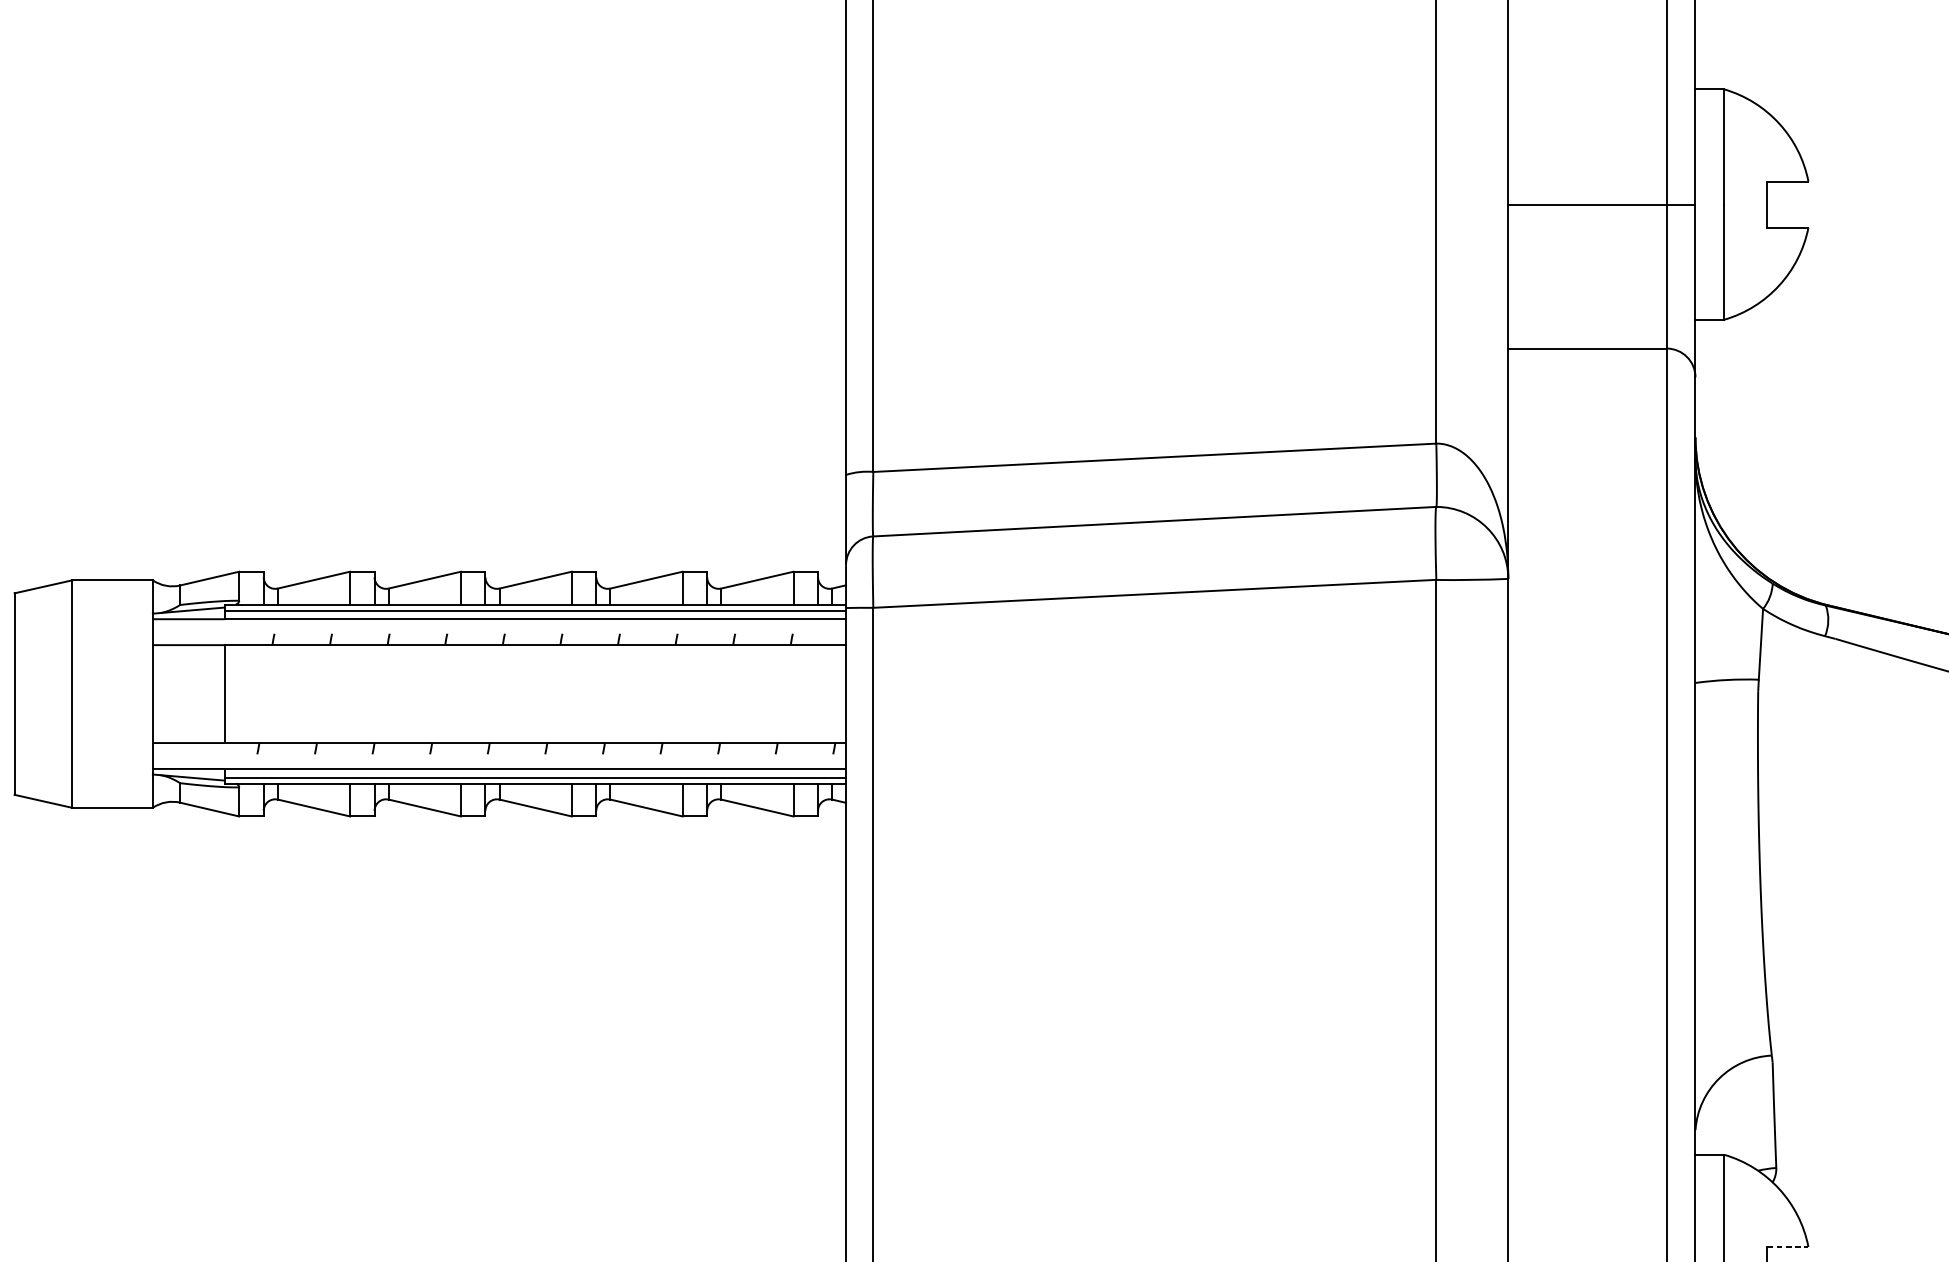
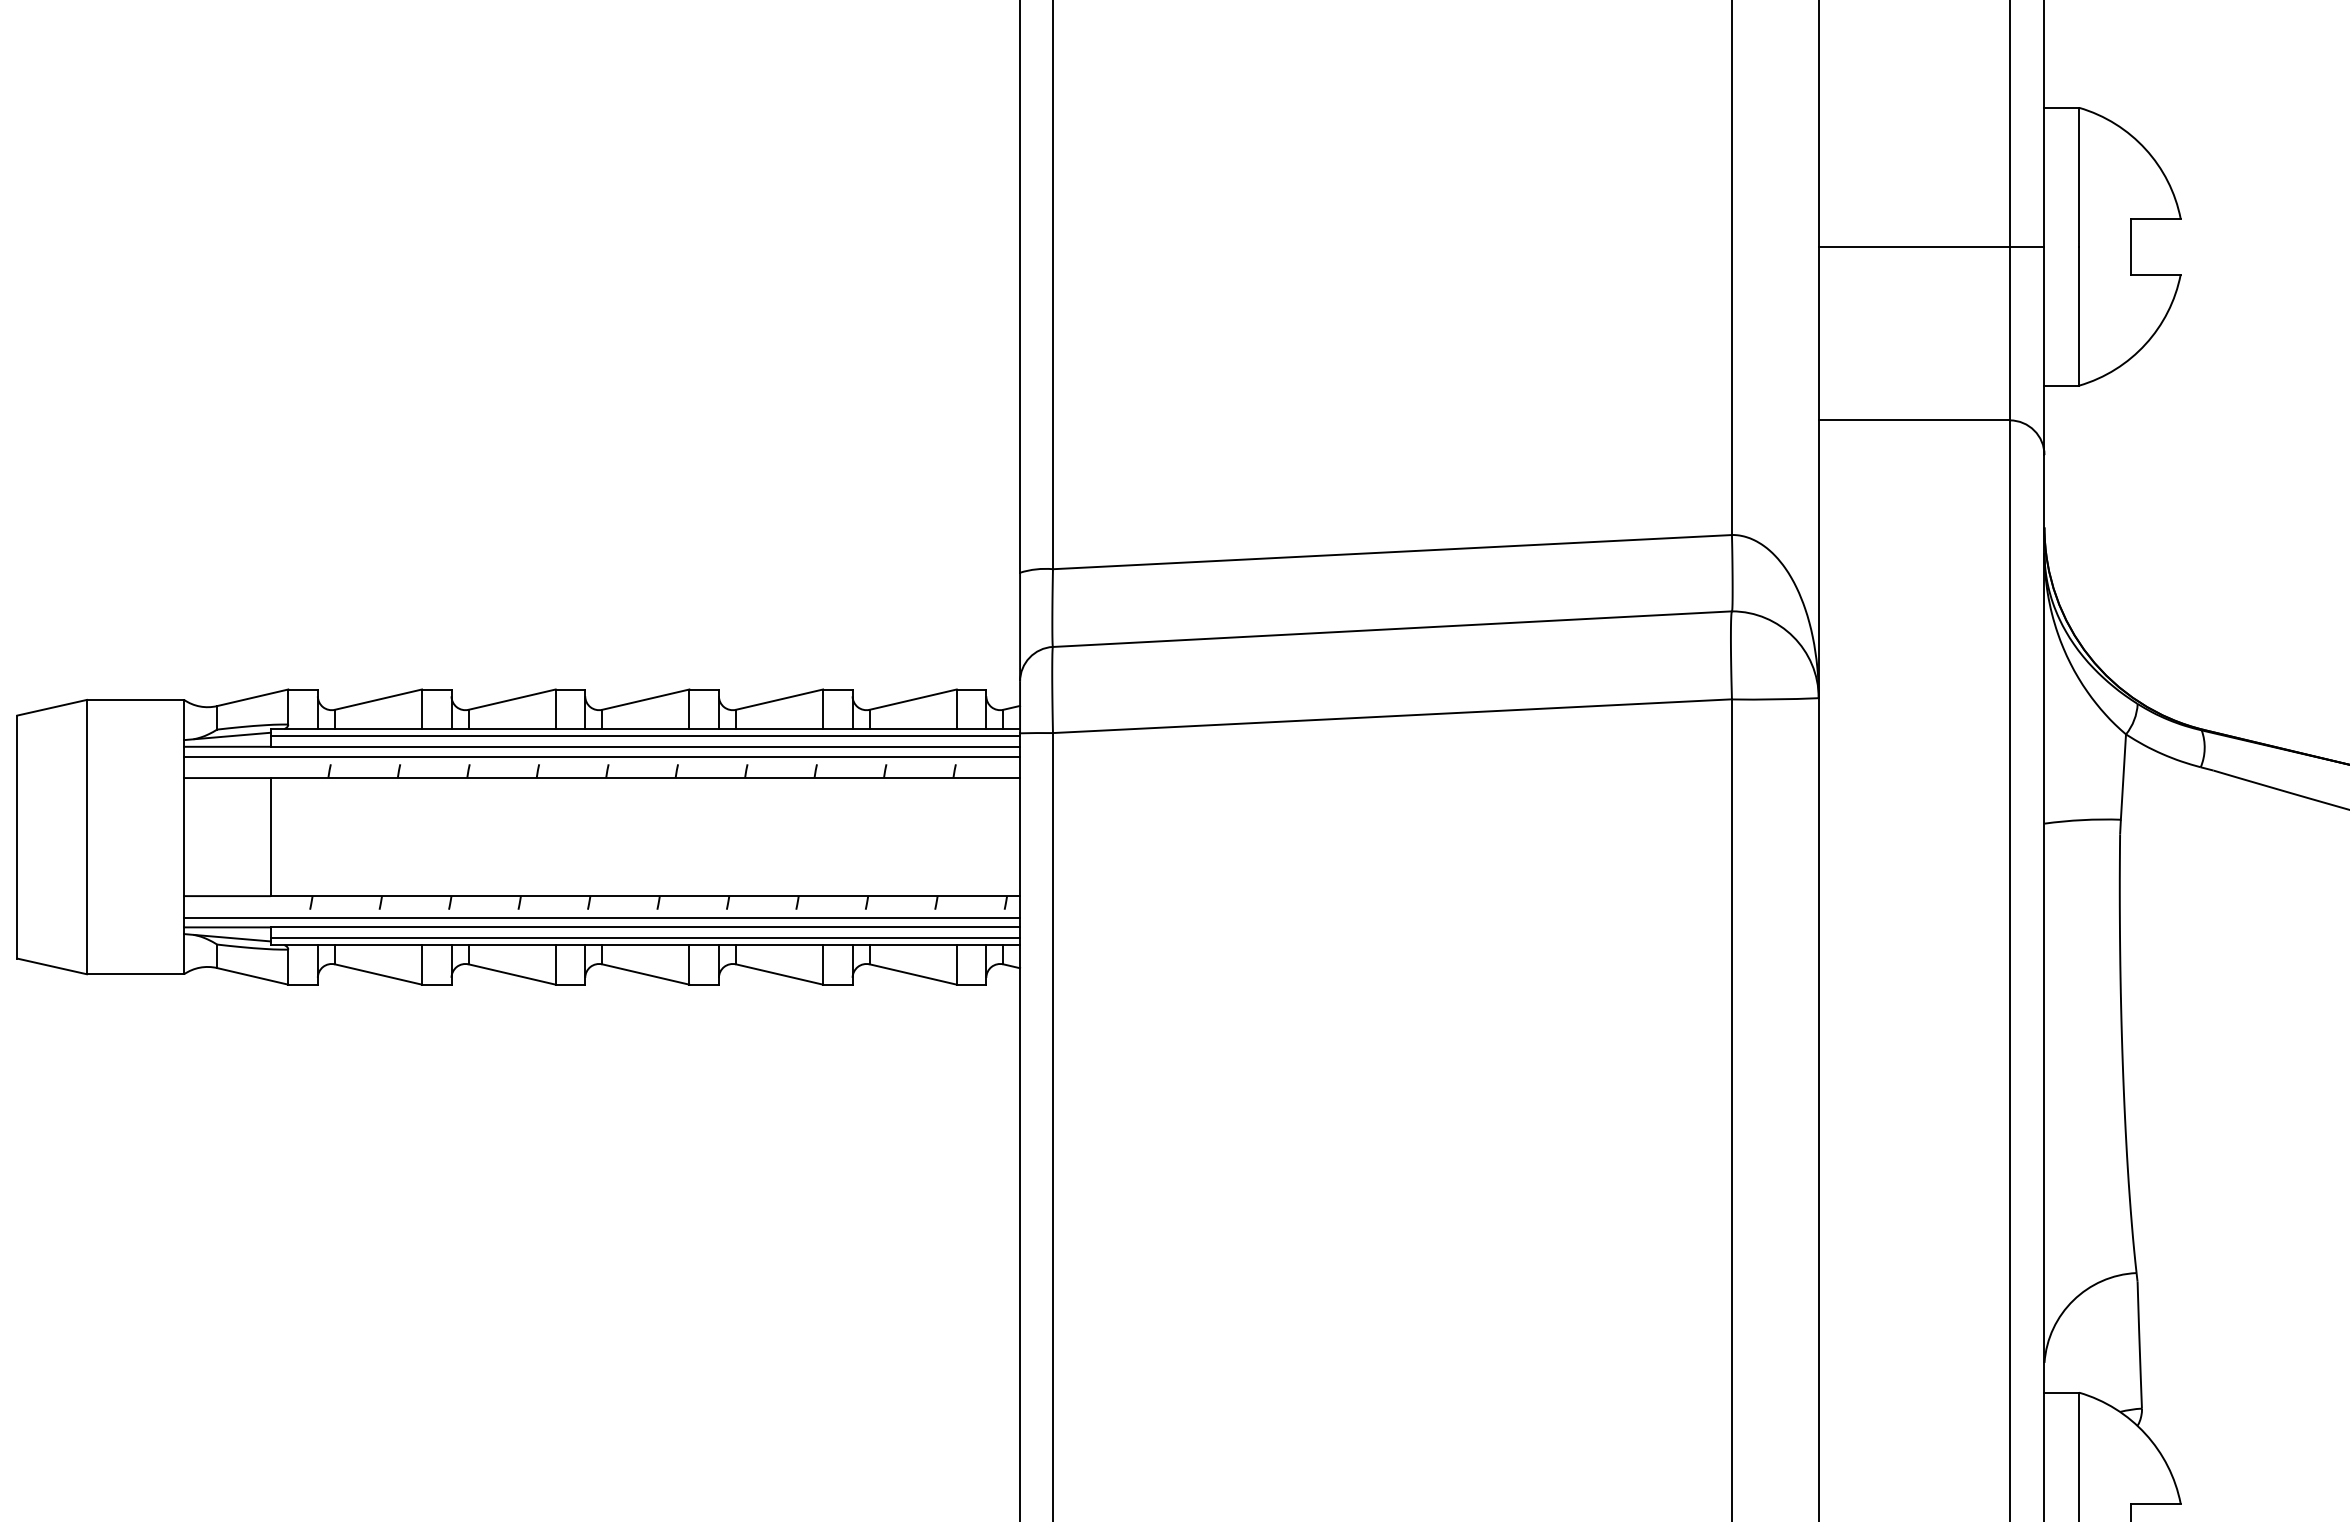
line: (499, 627) -> (602, 756), added
line: (499, 760) -> (602, 917), added
line: (1788, 1246) -> (2156, 1503), dashed -> solid

